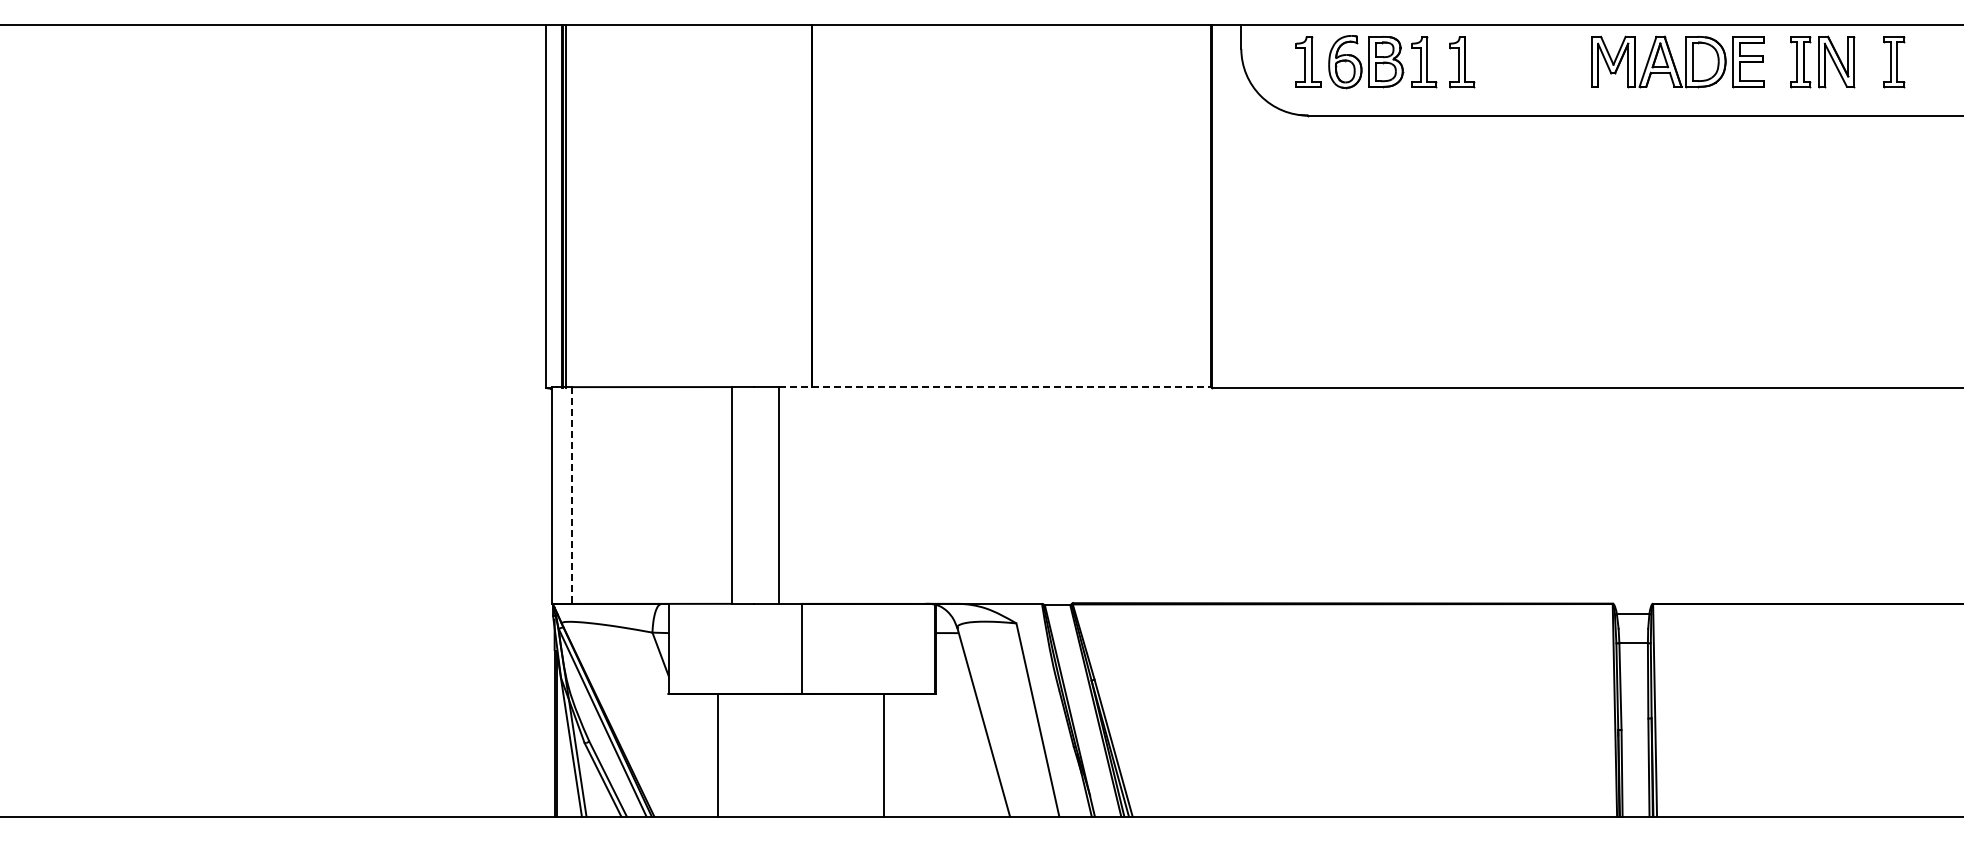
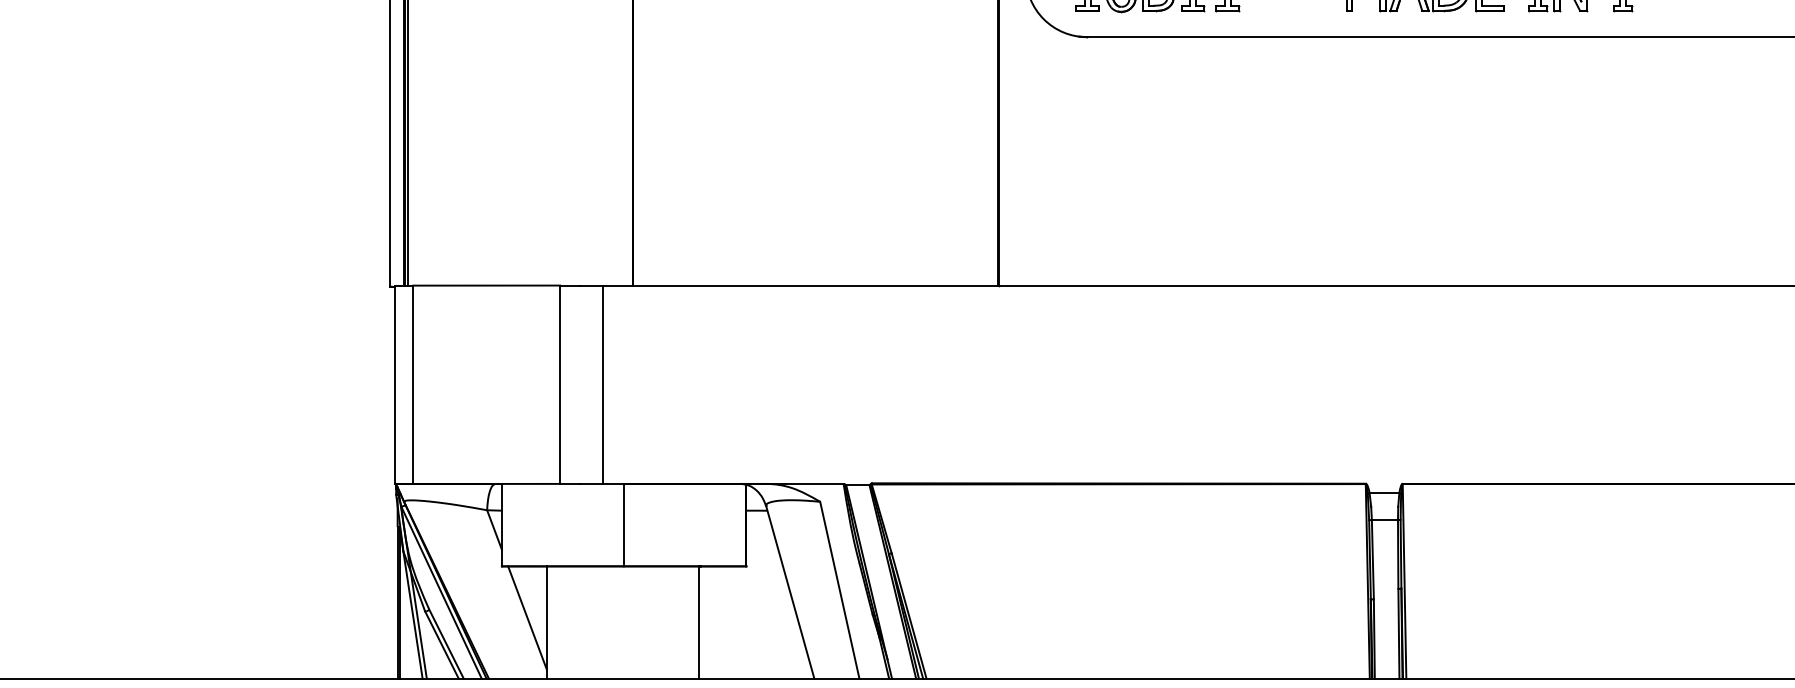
line: (995, 387) -> (801, 285), dashed -> solid
line: (571, 496) -> (413, 385), dashed -> solid
line: (696, 750) -> (527, 618), added

